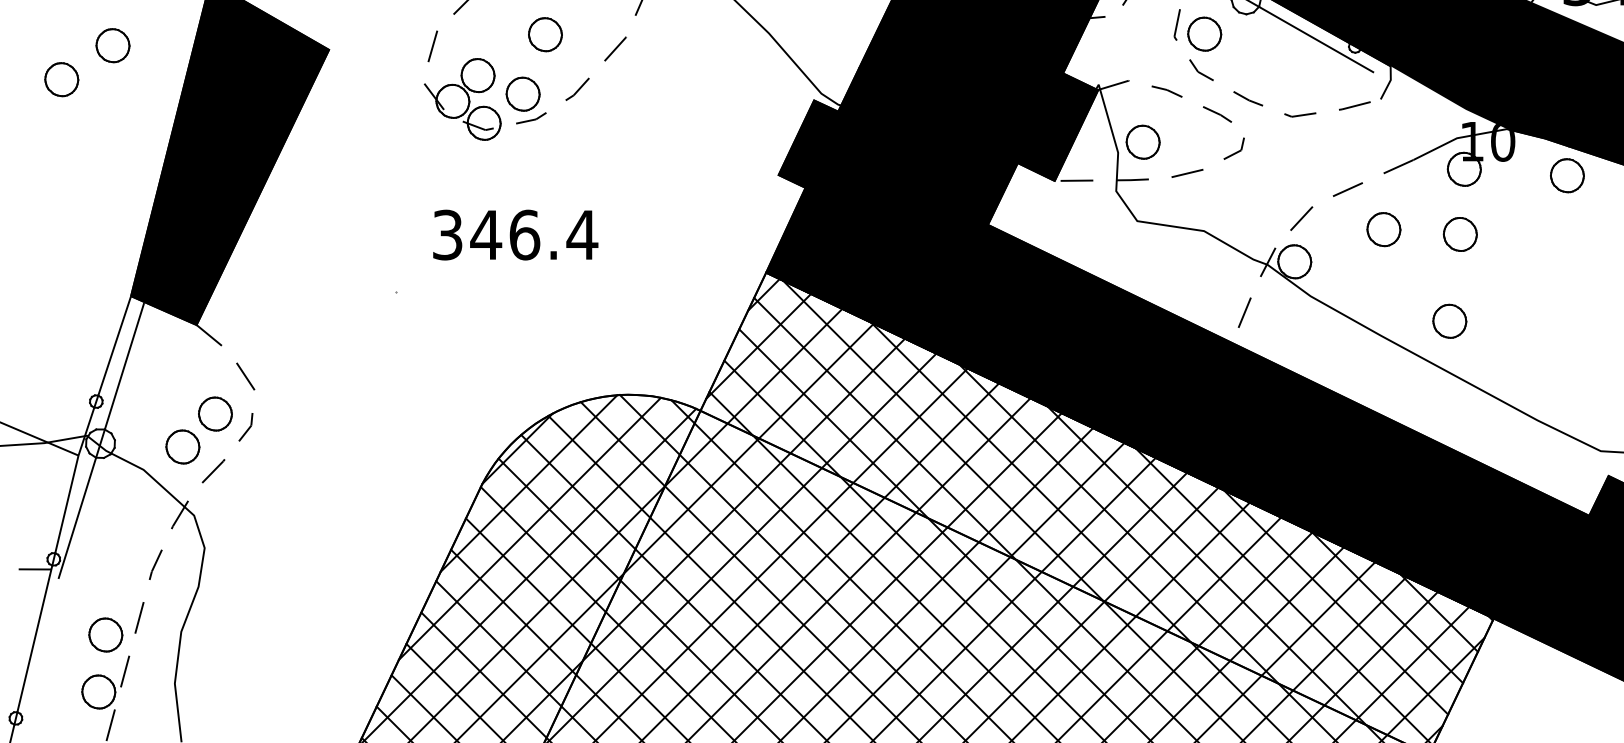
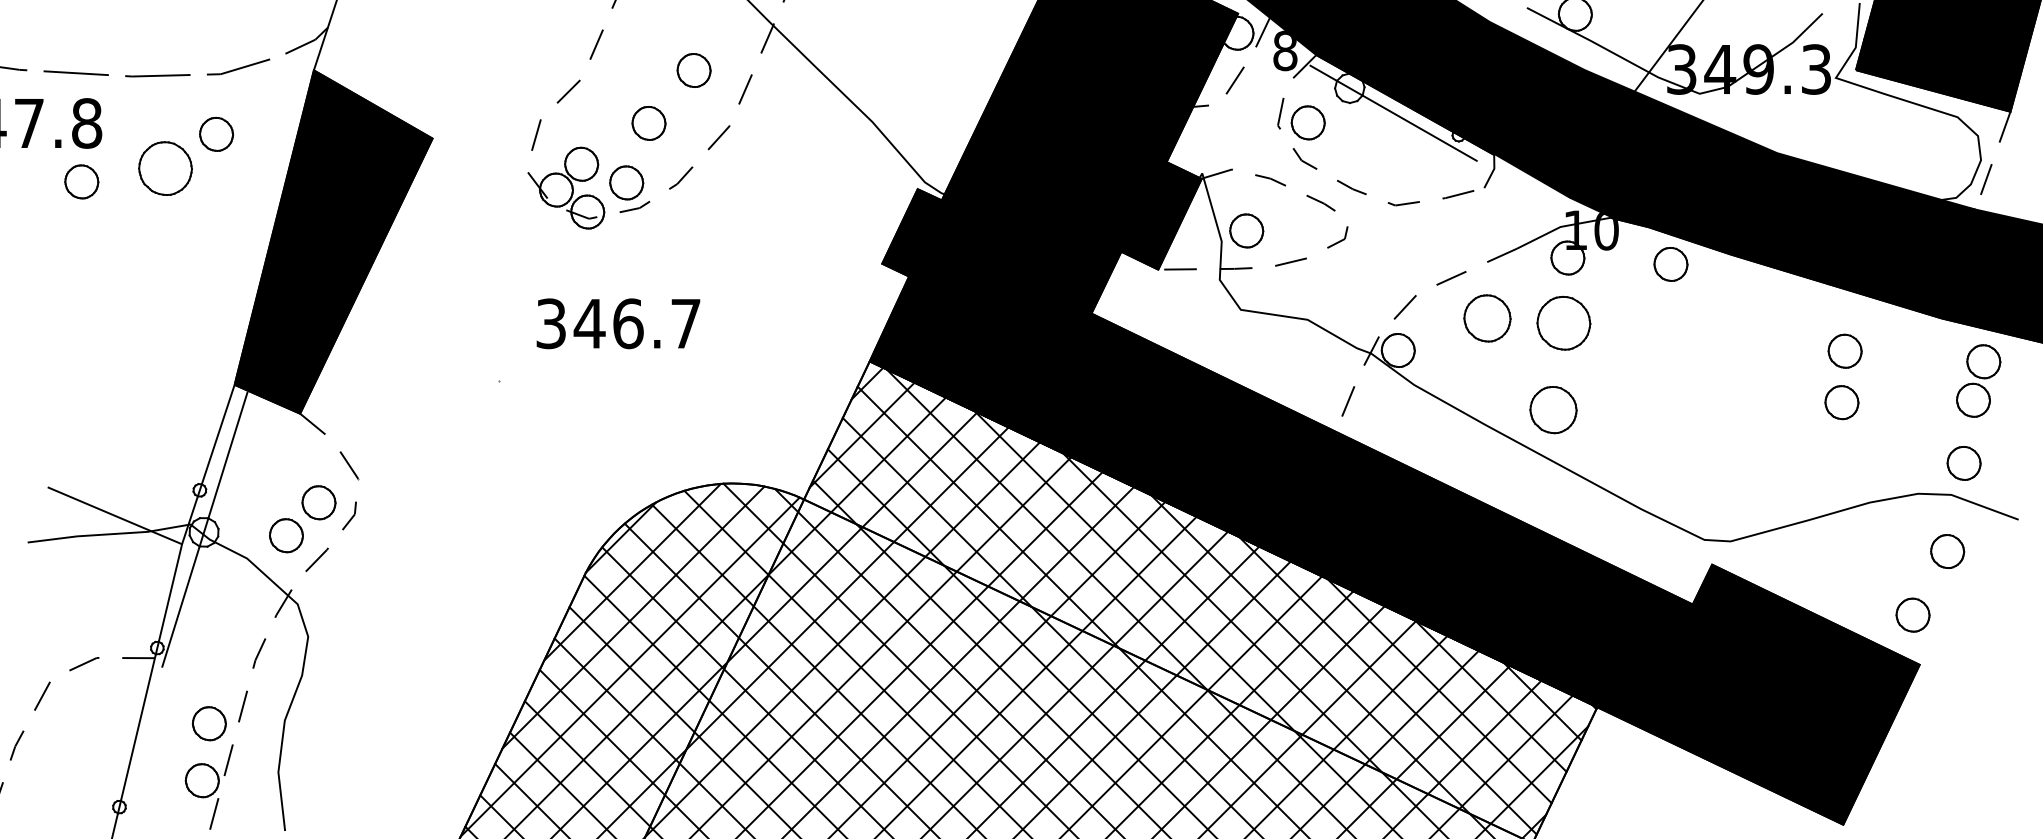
part: (60, 78) -> (164, 167), size x1.6
part: (1383, 228) -> (1487, 317), size x1.4
part: (1459, 233) -> (1563, 322), size x1.6
text: (581, 234) -> (685, 323), 346.4 -> 346.7
part: (1448, 320) -> (1552, 409), size x1.4

